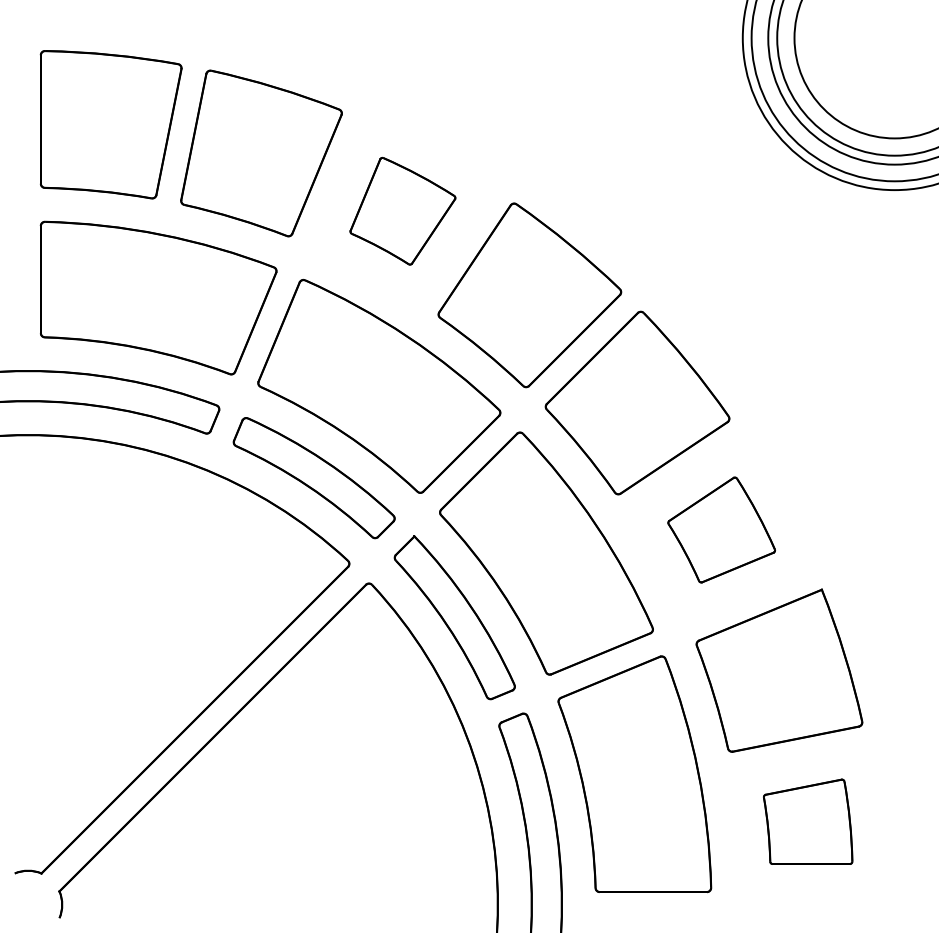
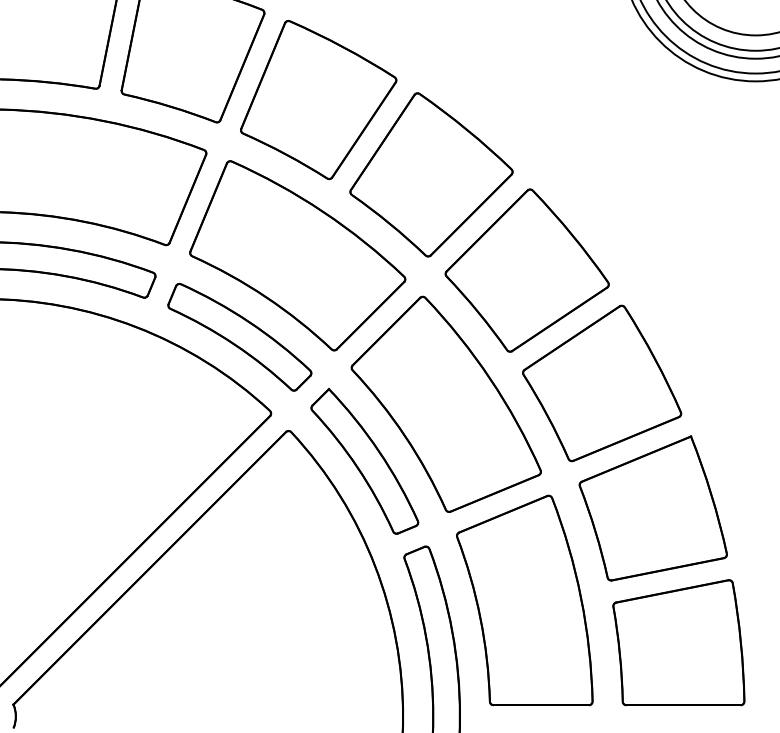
part: (402, 211) -> (318, 100), size x1.67
part: (721, 529) -> (601, 382), size x1.67
part: (807, 821) -> (678, 642), size x1.67

